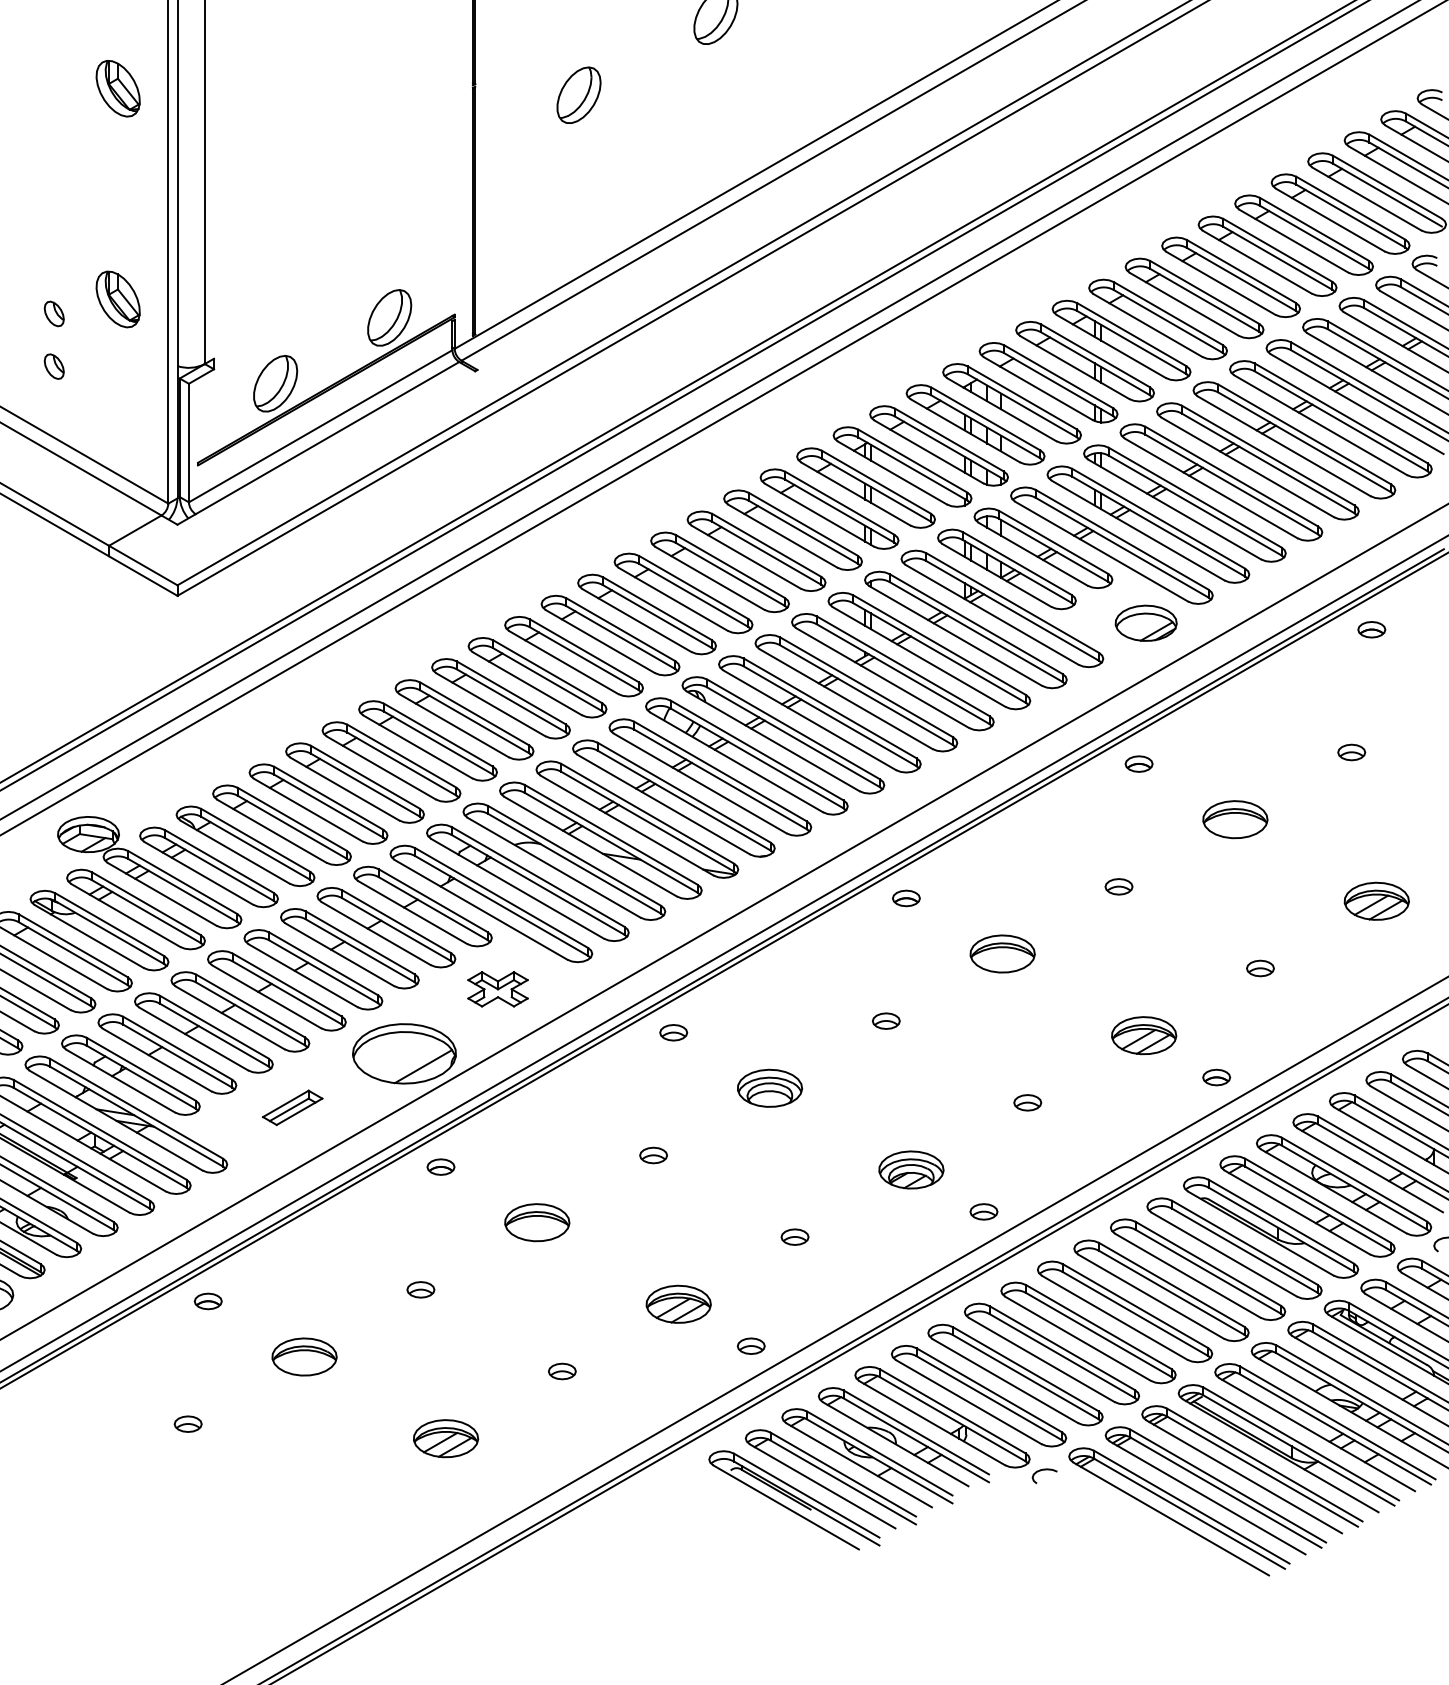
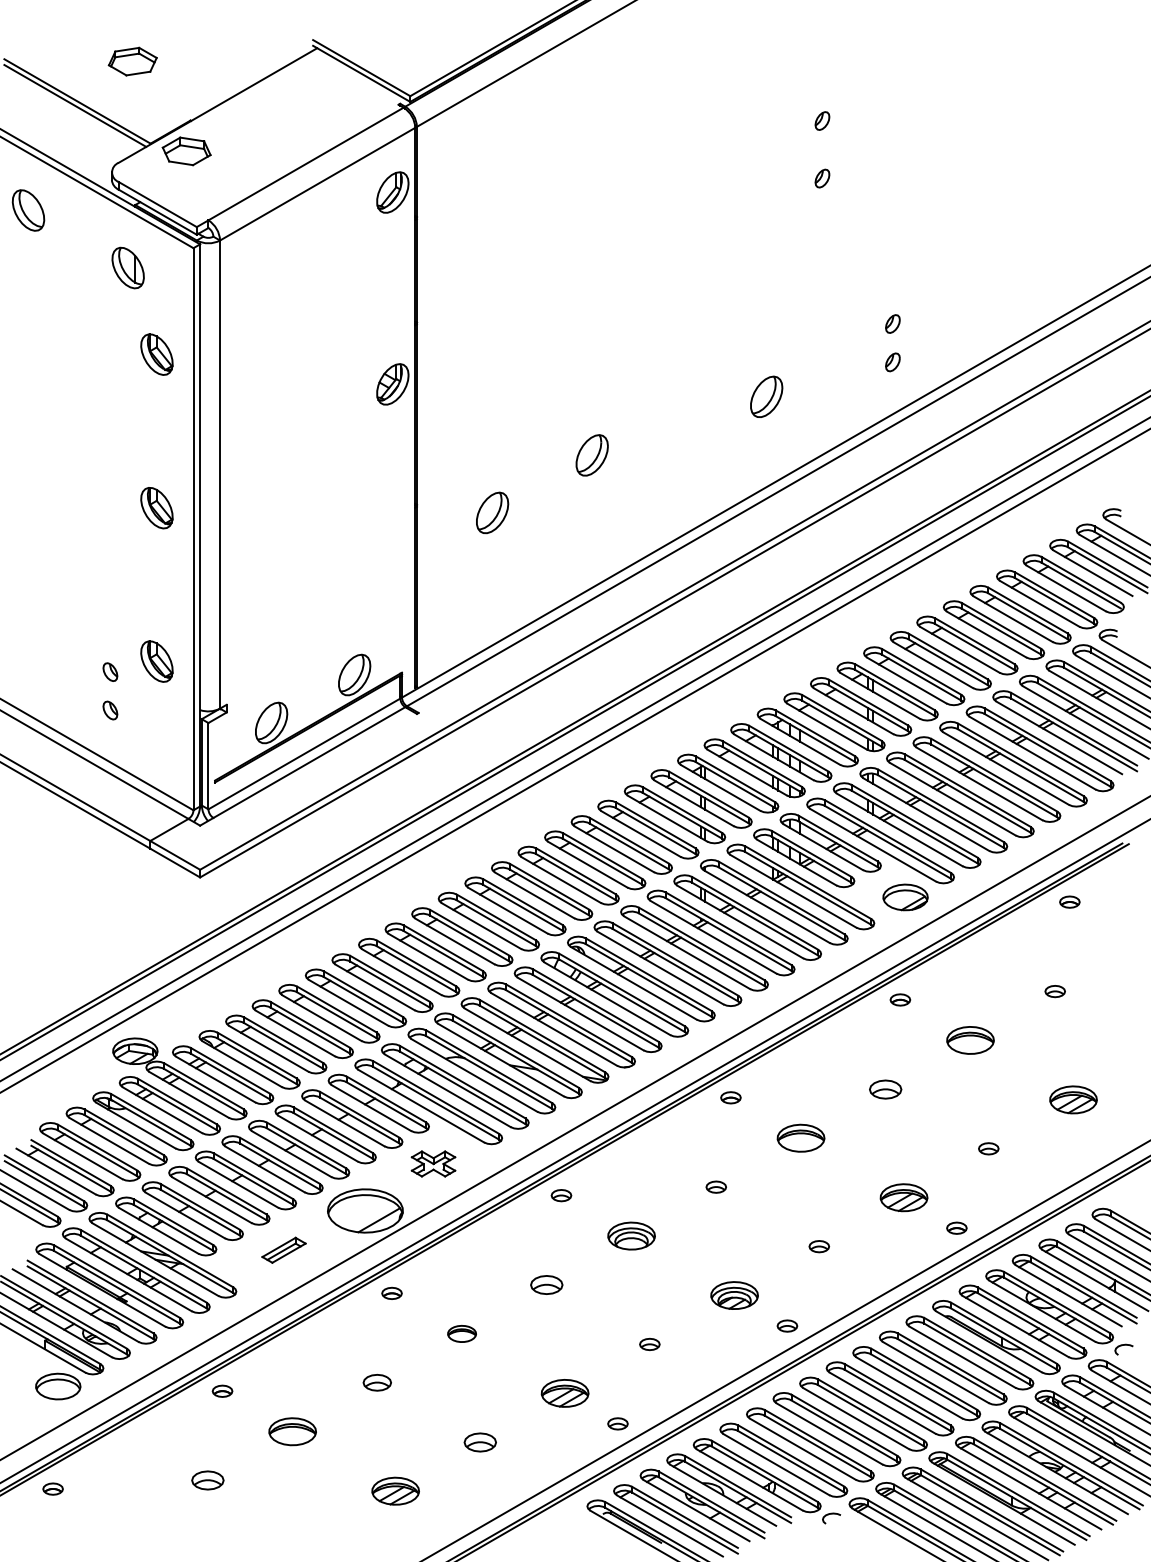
part: (1118, 885) -> (885, 1088), size x1.6
part: (653, 1154) -> (546, 1284), size x1.6
part: (536, 1222) -> (461, 1333), size x0.6
part: (421, 1289) -> (377, 1382), size x1.4
part: (562, 1370) -> (480, 1441), size x1.6
part: (187, 1423) -> (207, 1480), size x1.6

